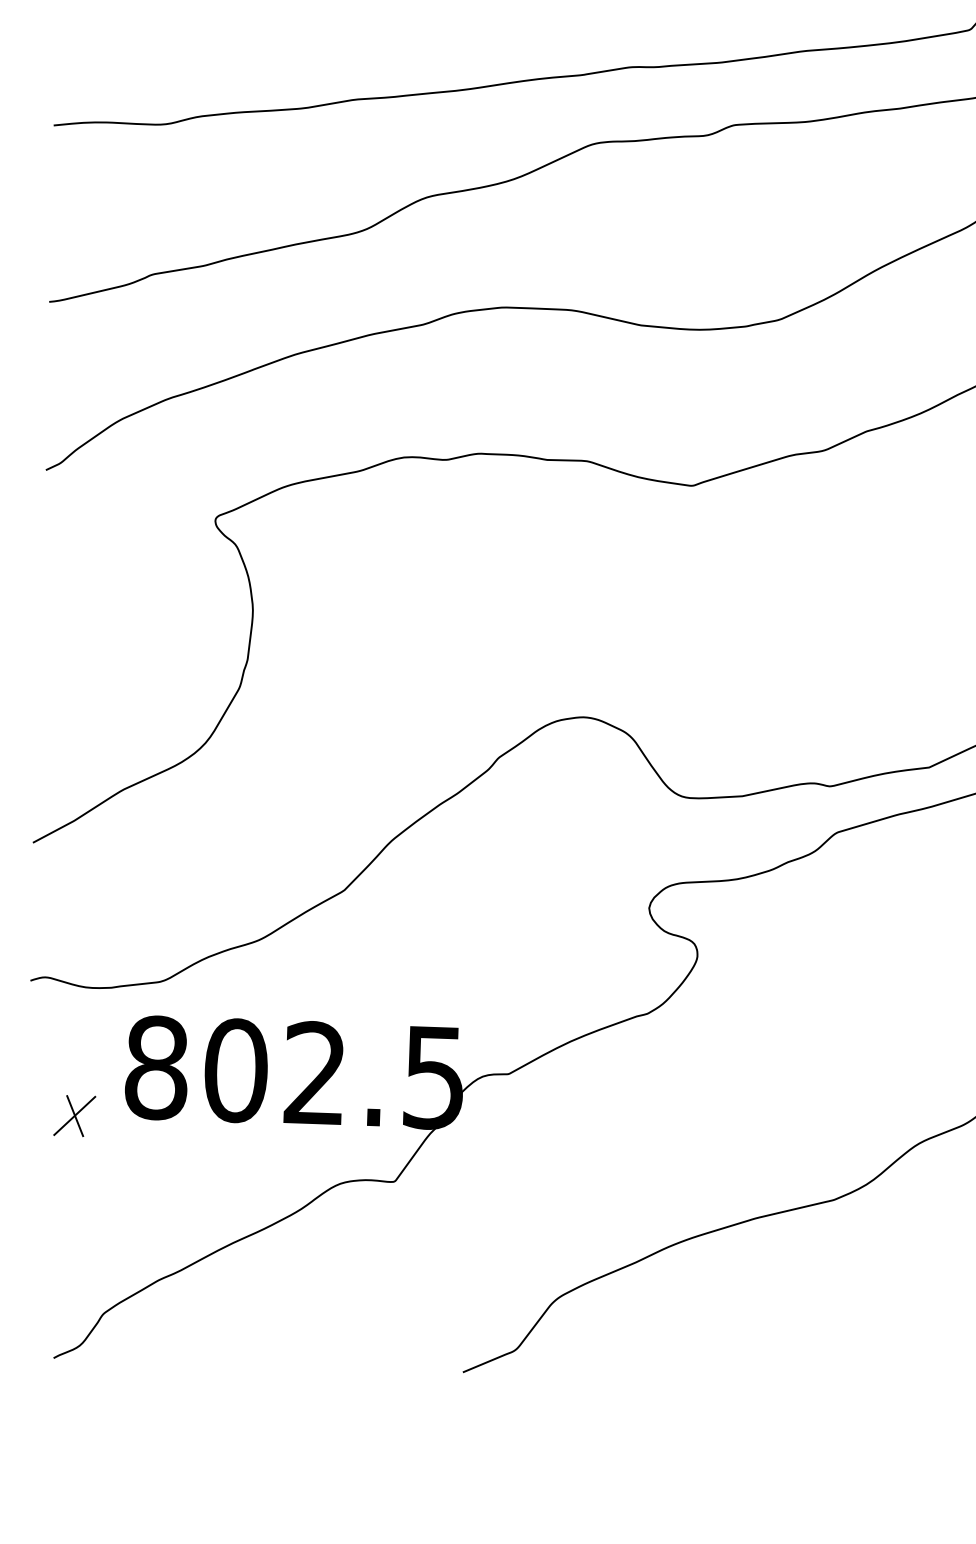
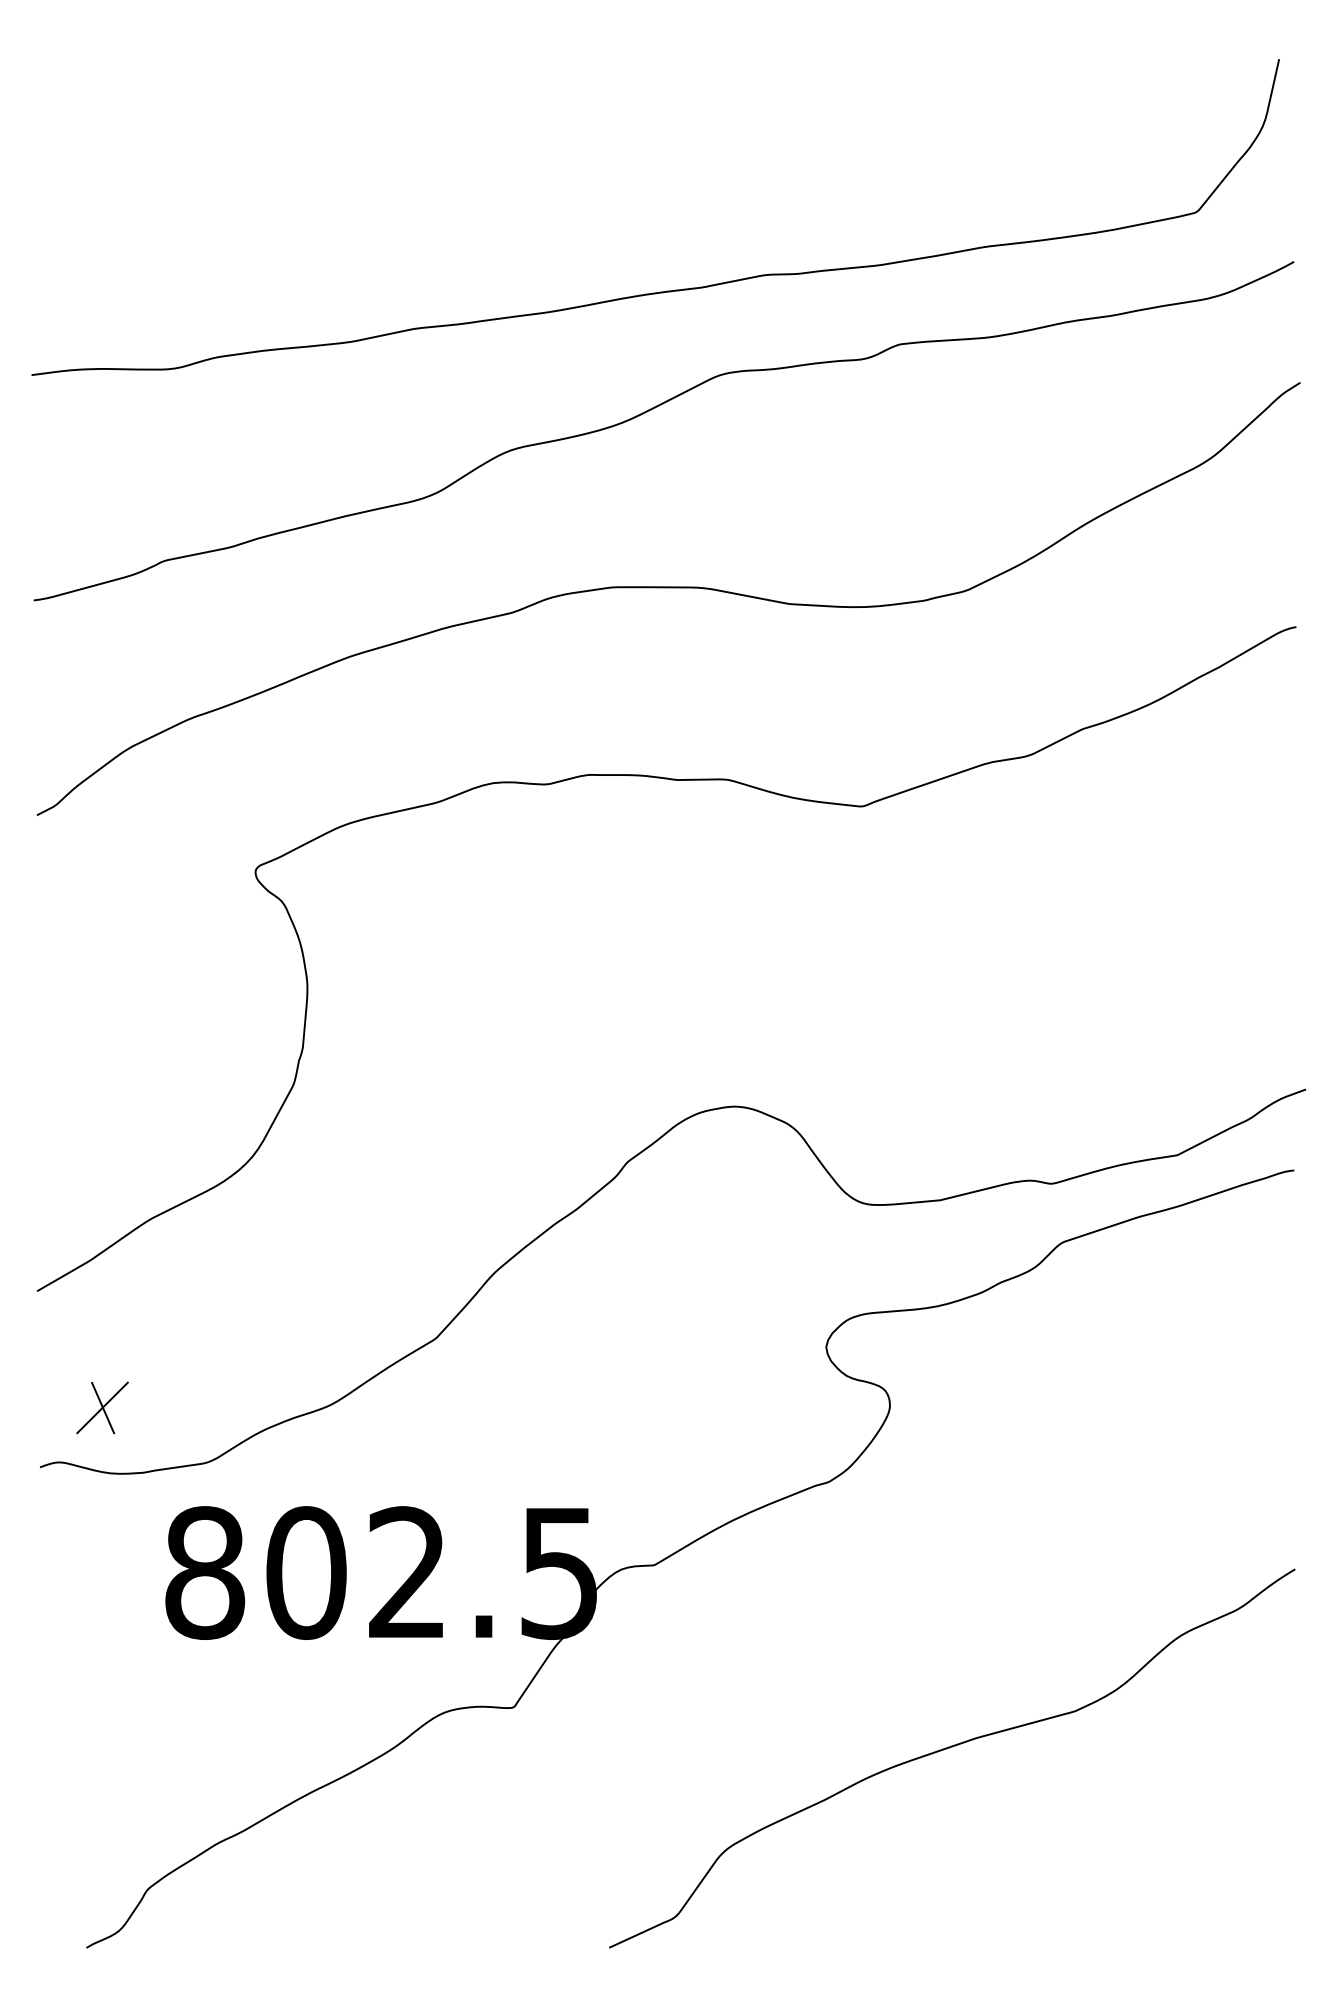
part: (74, 1115) -> (102, 1407), moved

